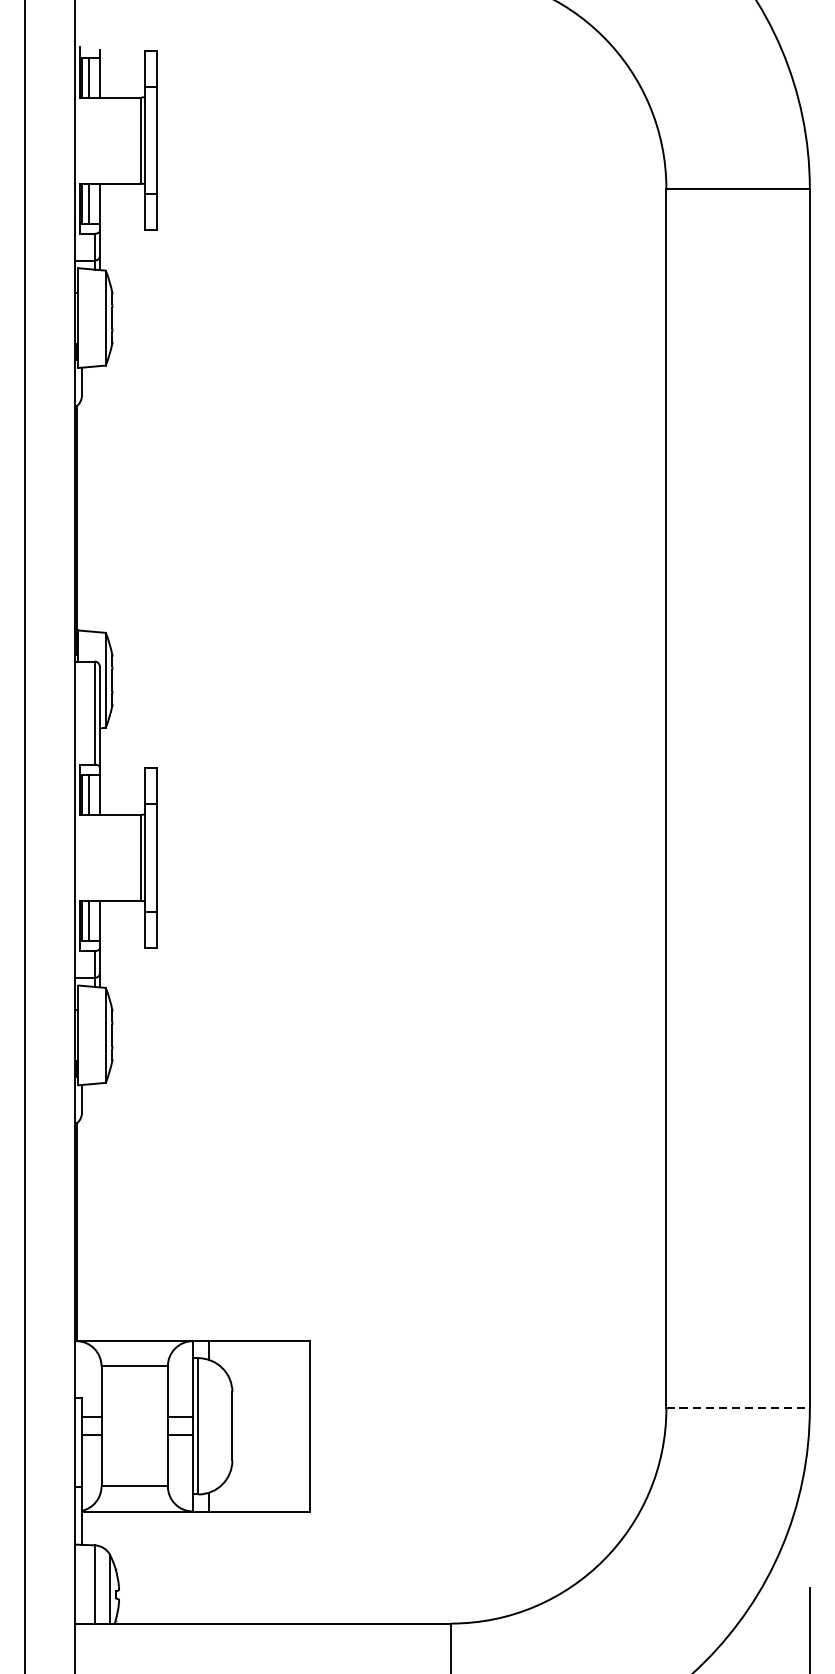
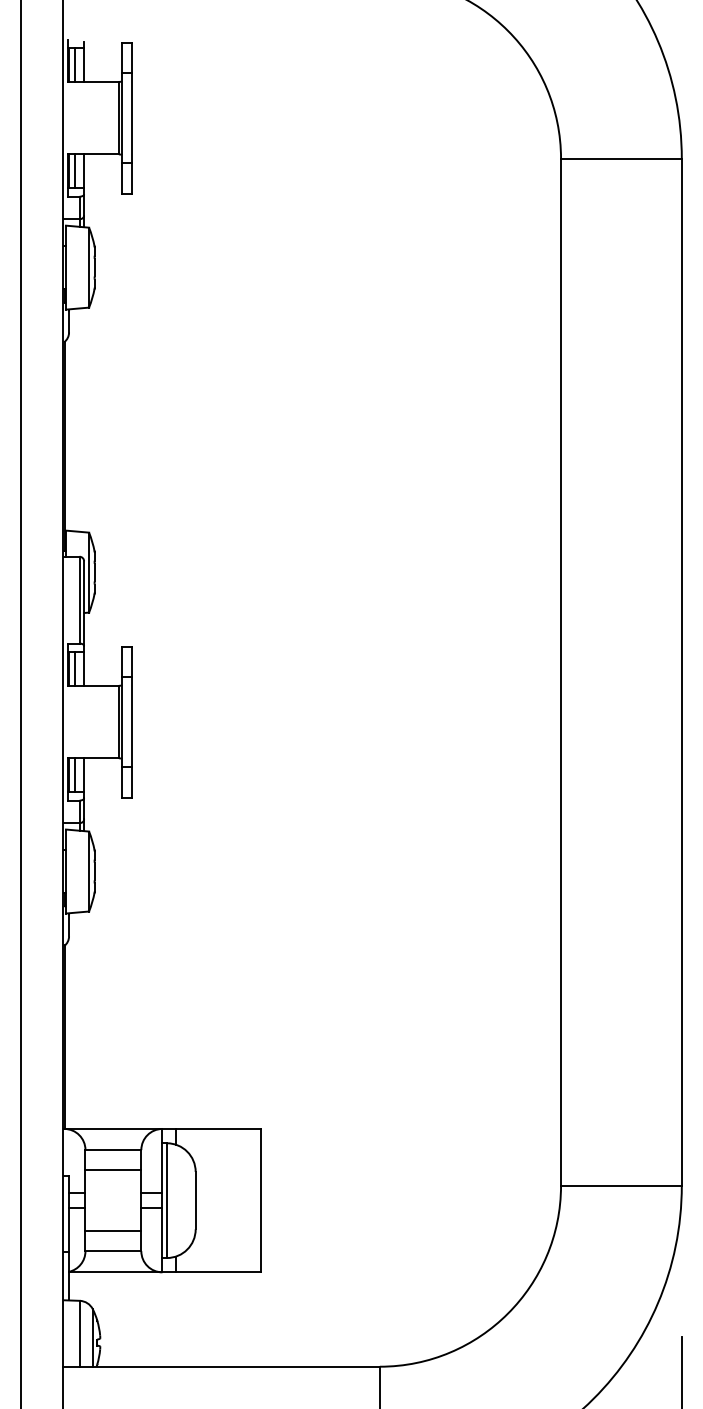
line: (134, 1390) -> (113, 1170), added
line: (738, 1408) -> (621, 1185), dashed -> solid
line: (134, 1461) -> (113, 1230), added

